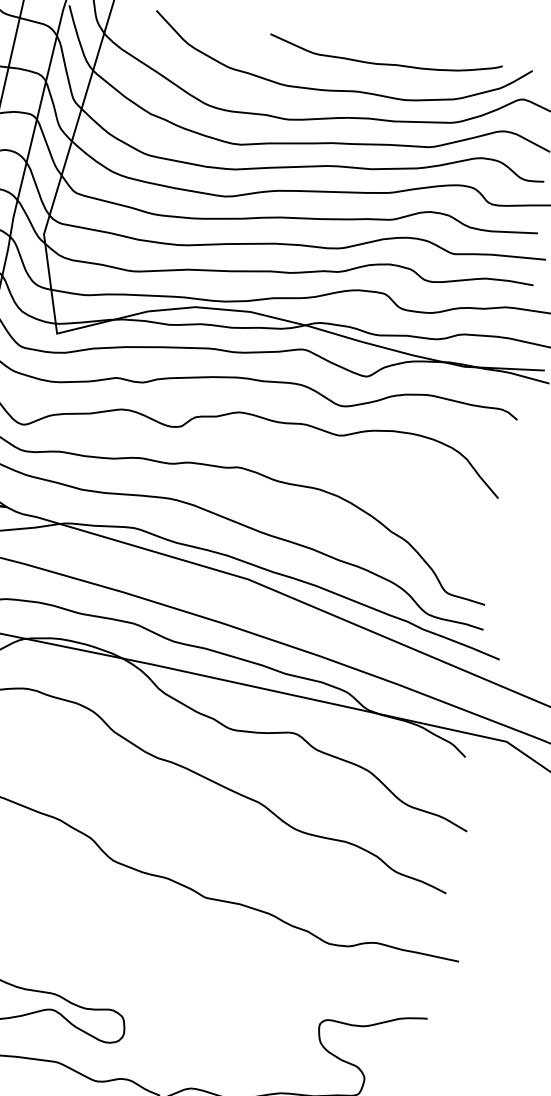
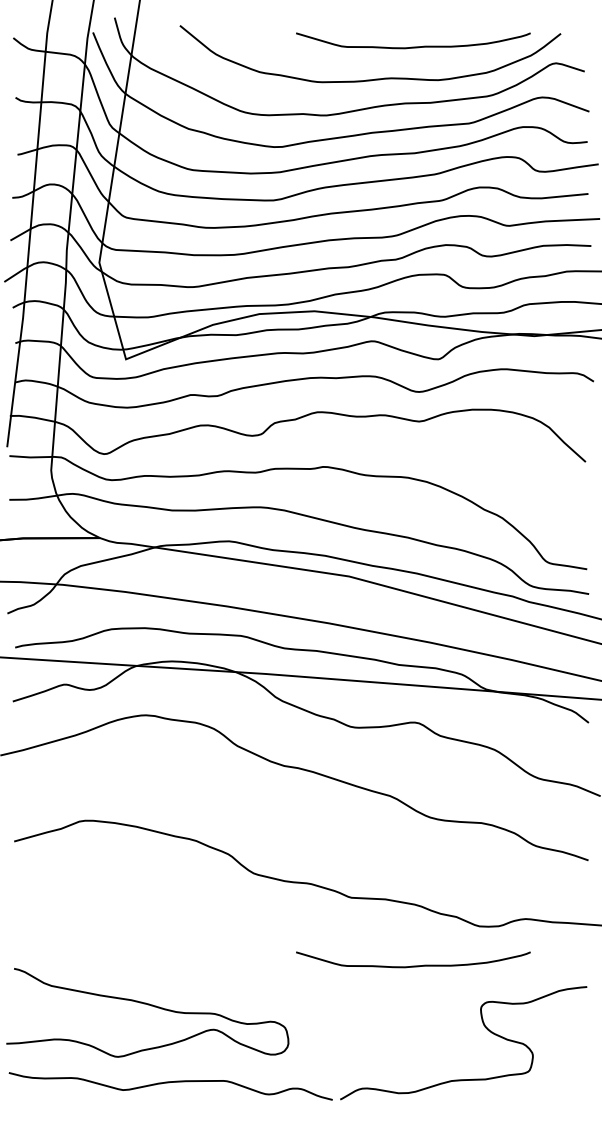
curve: (258, 973) -> (413, 965), added

